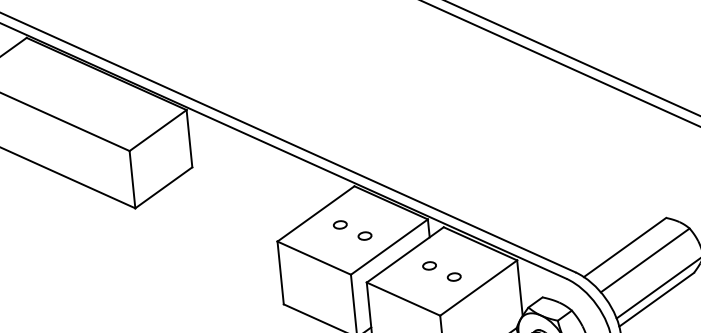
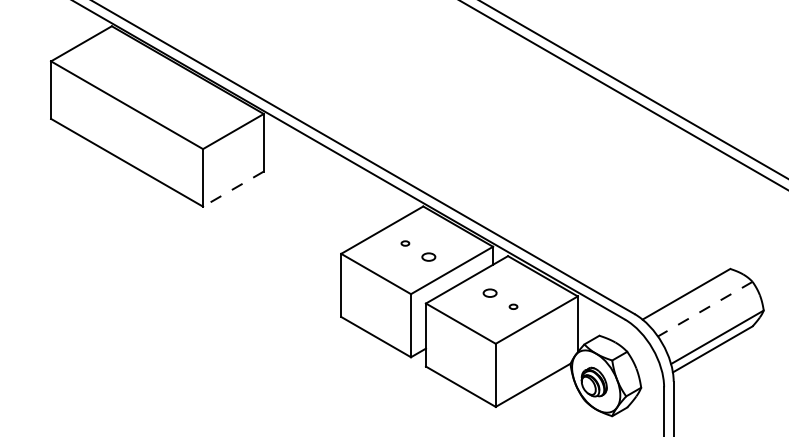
line: (163, 188) -> (233, 189), solid -> dashed
part: (340, 224) -> (405, 243), size x0.6
line: (645, 260) -> (705, 309), solid -> dashed
part: (454, 276) -> (513, 306), size x0.6

